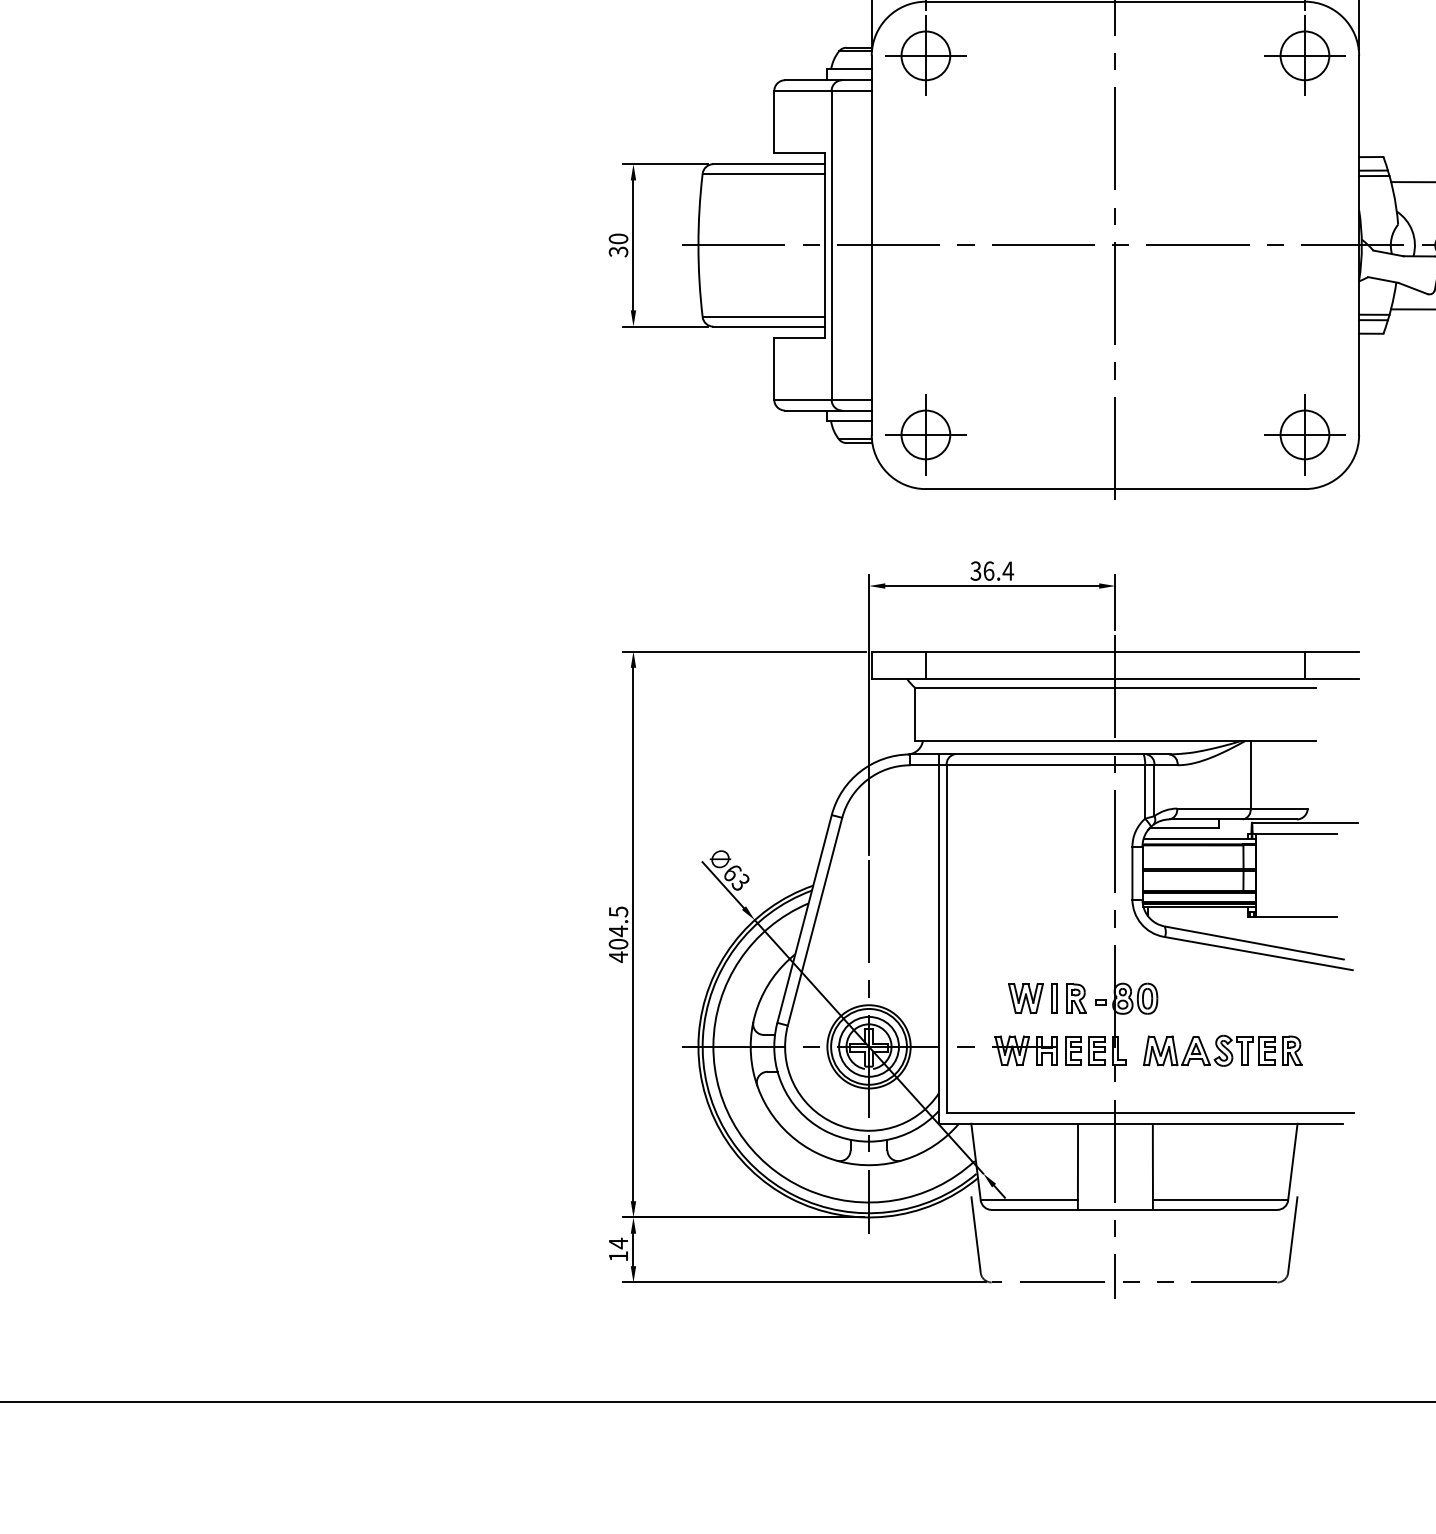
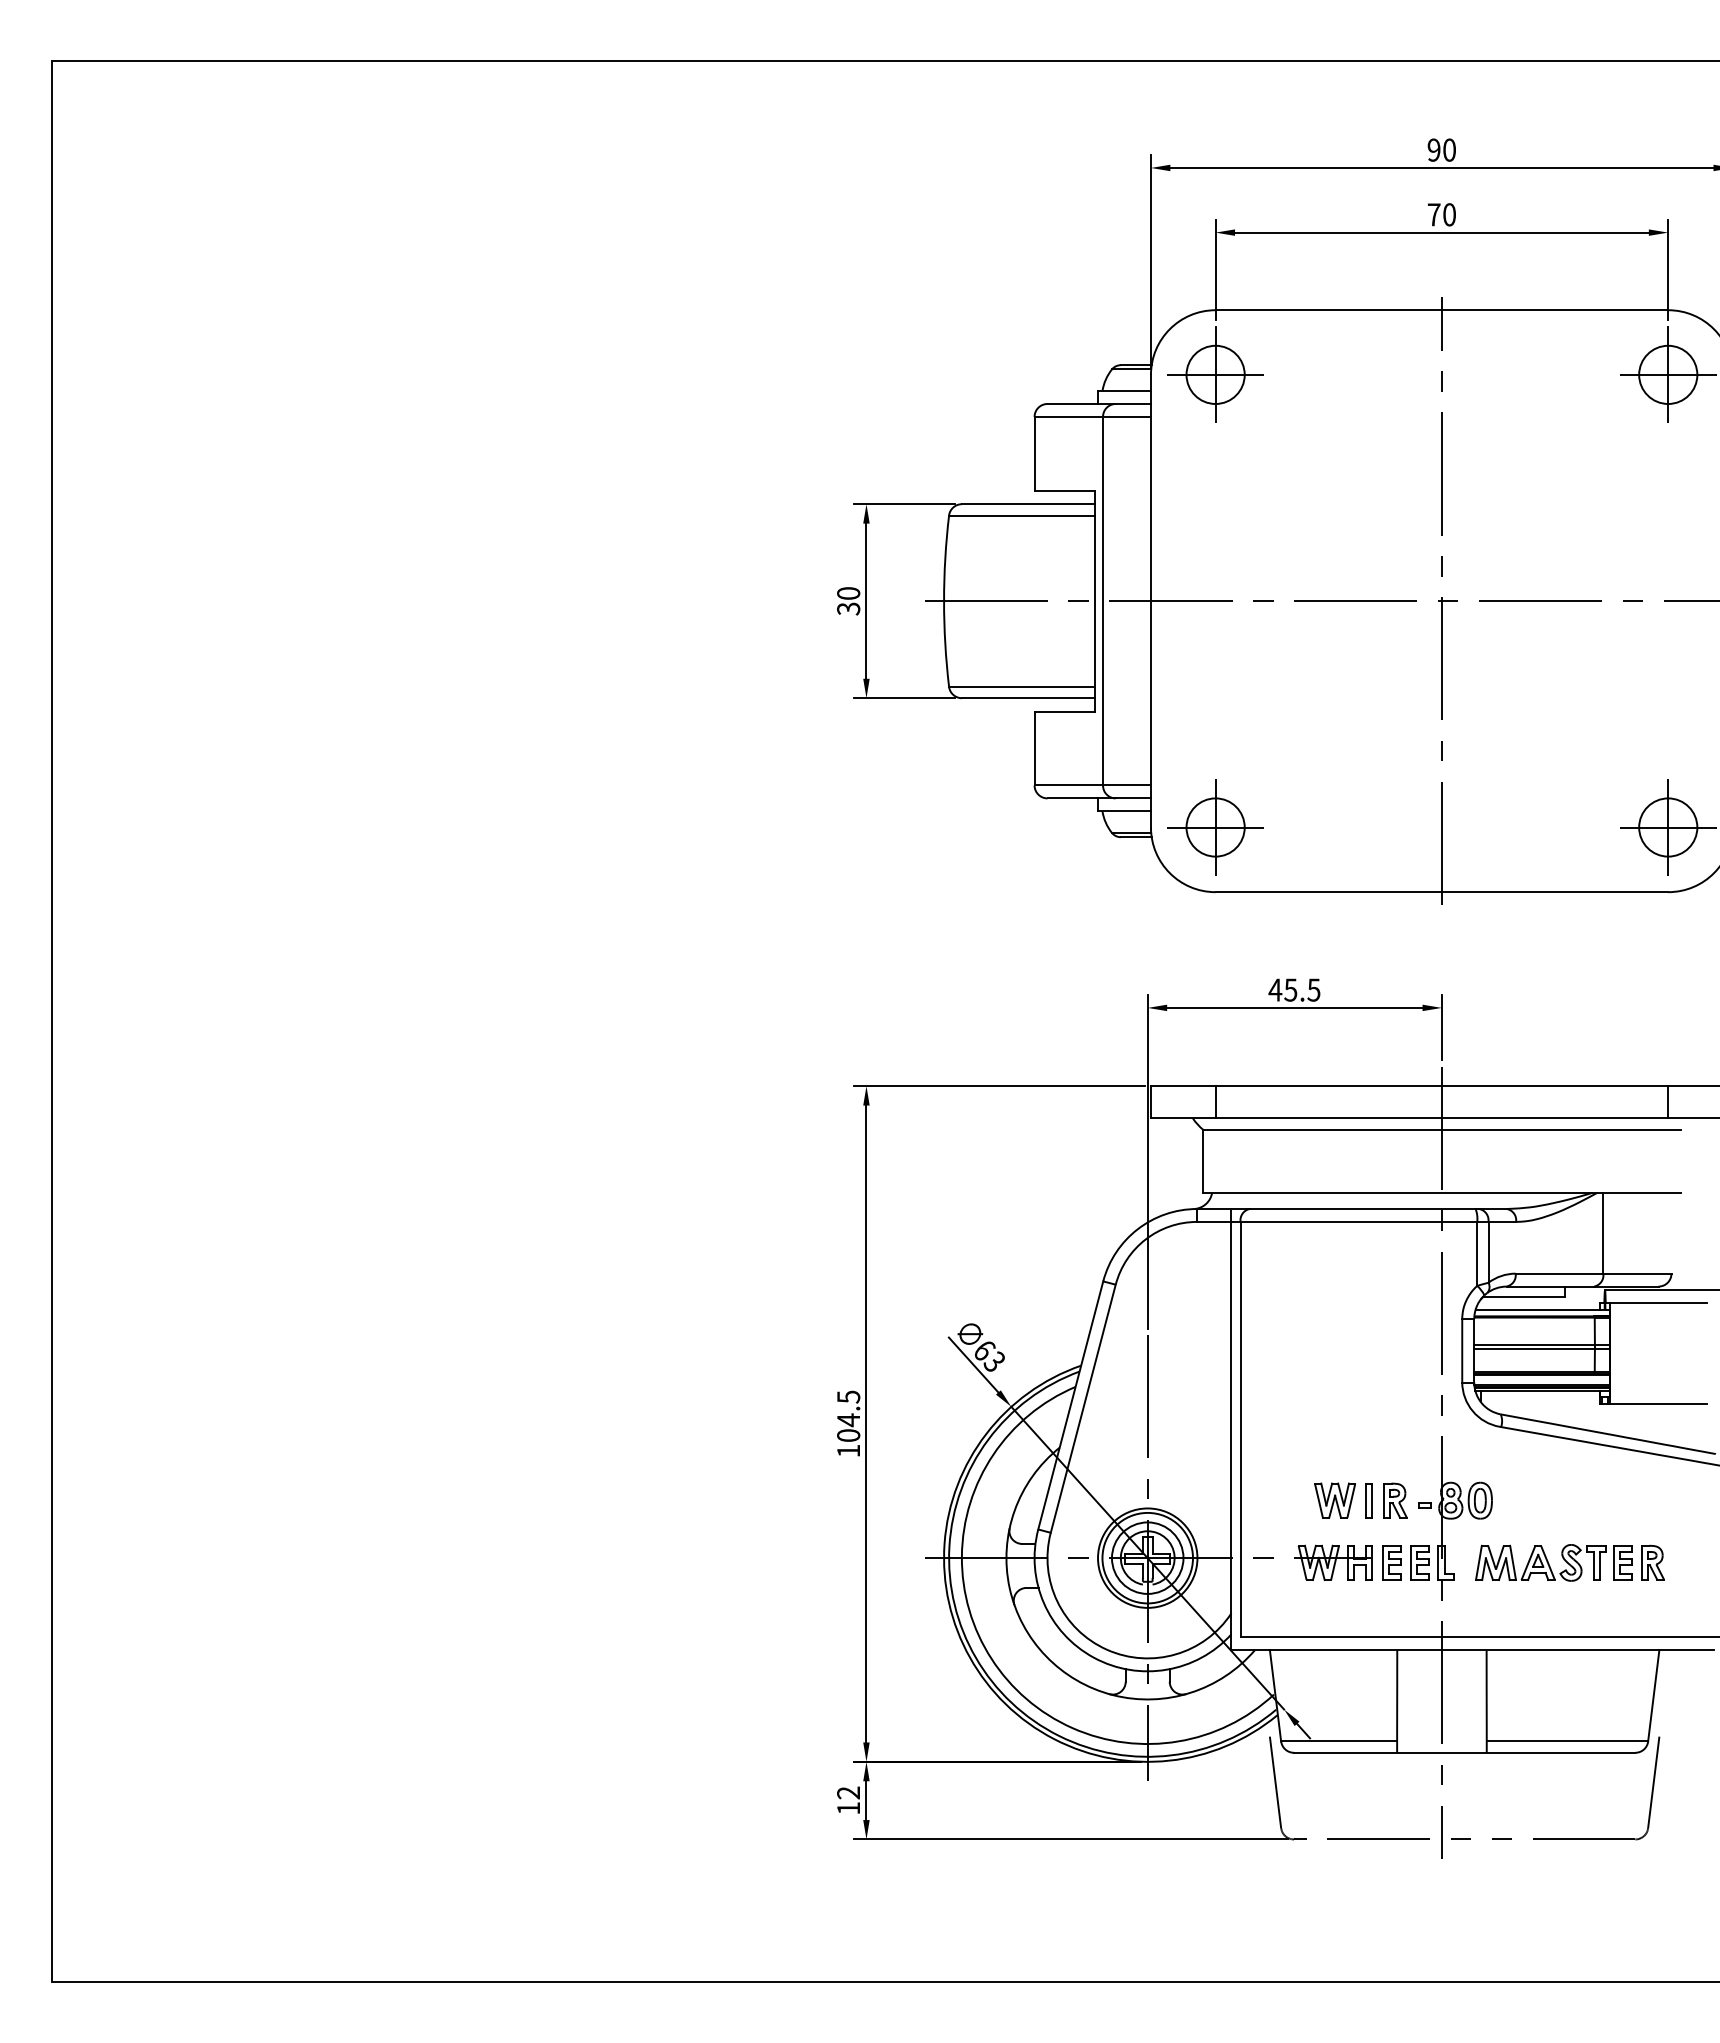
text: (991, 570) -> (1294, 989), 36.4 -> 45.5
text: (618, 957) -> (848, 1451), 404.5 -> 104.5
text: (618, 1243) -> (848, 1793), 14 -> 12

